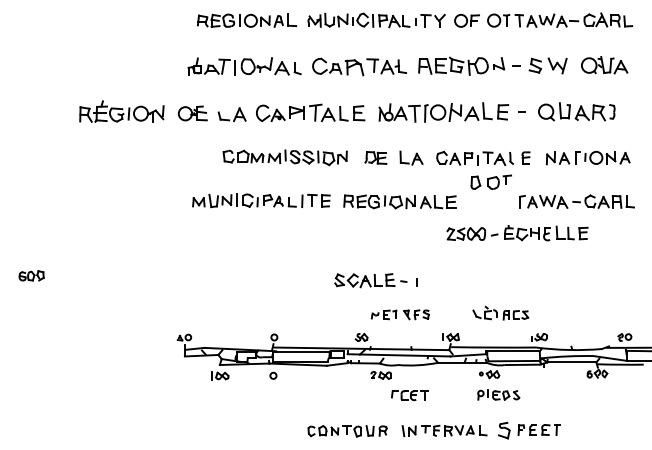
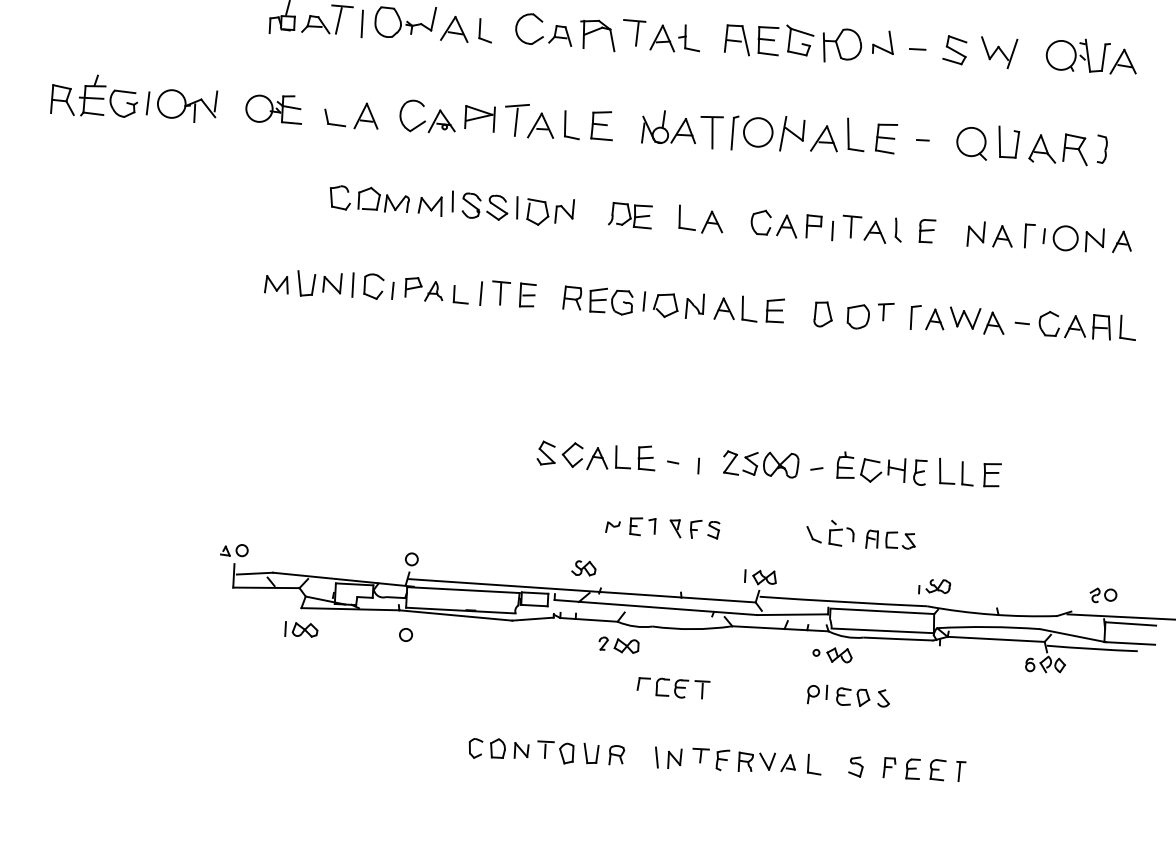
part: (490, 181) -> (852, 313), moved
part: (517, 233) -> (862, 468), moved
part: (504, 430) -> (856, 766), size x0.62

